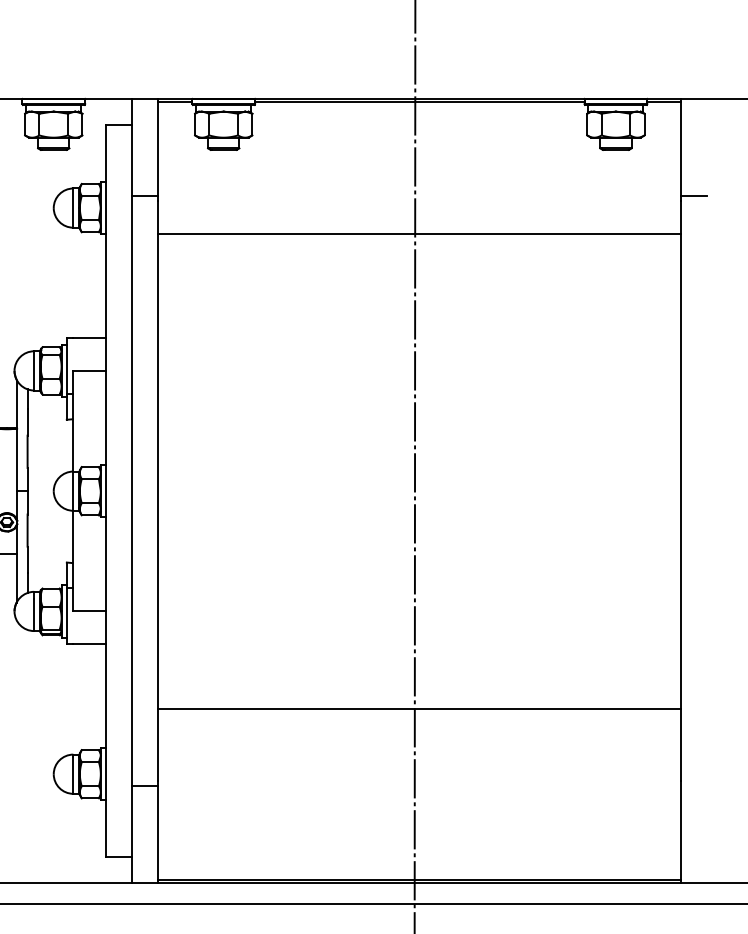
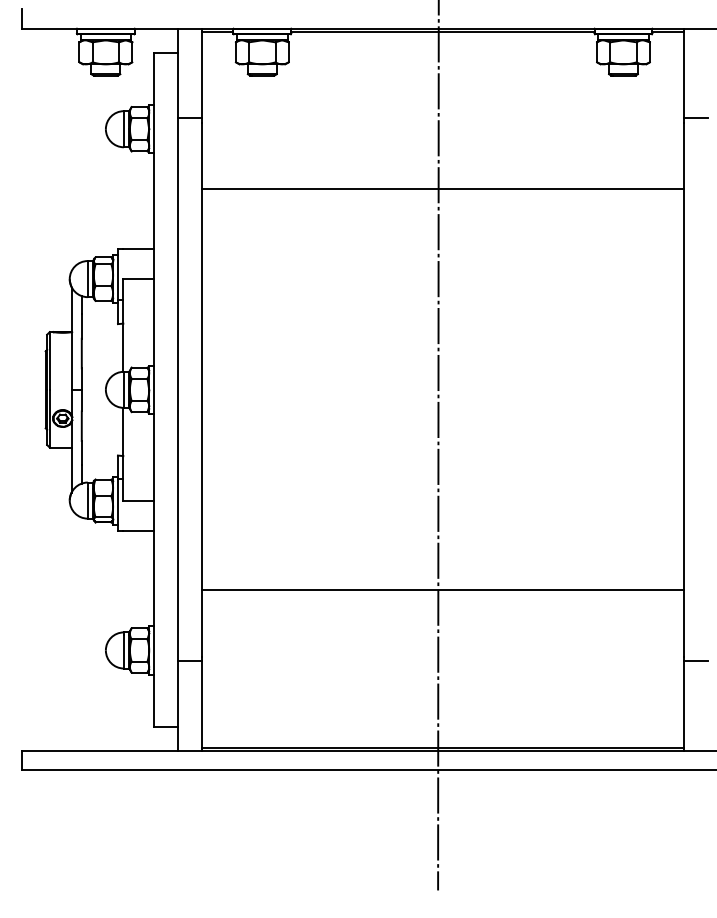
line: (419, 234) -> (442, 189), moved
line: (694, 786) -> (695, 661), added

